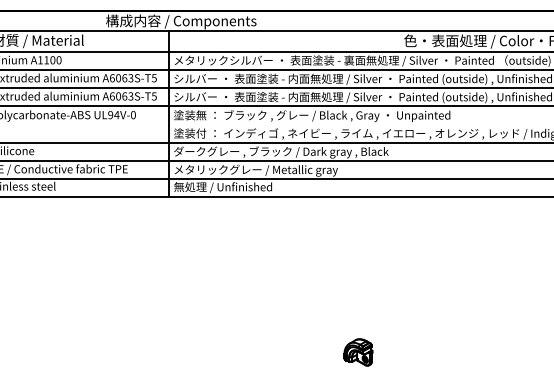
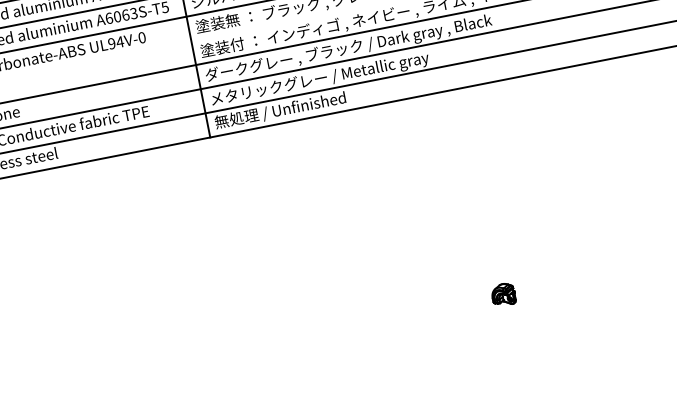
part: (358, 352) -> (503, 294), size x0.6

